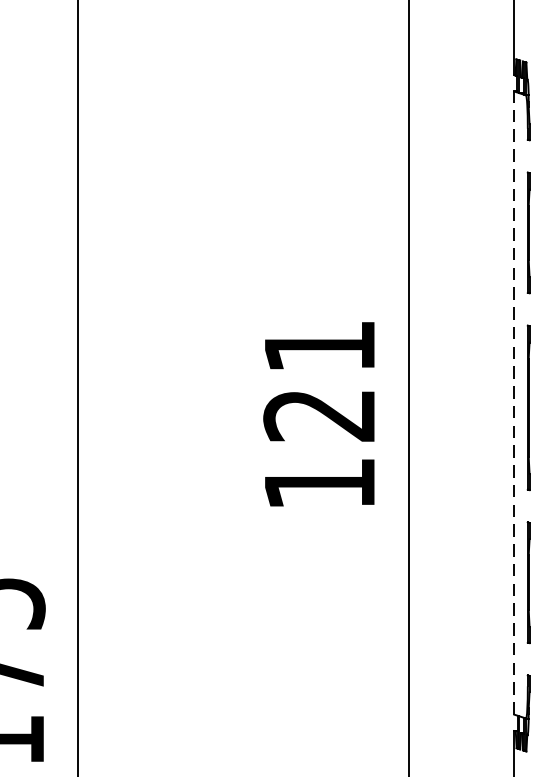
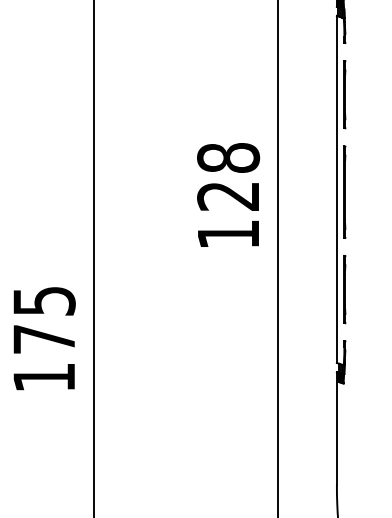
text: (319, 345) -> (228, 157), 121 -> 128
line: (513, 403) -> (336, 189), dashed -> solid

